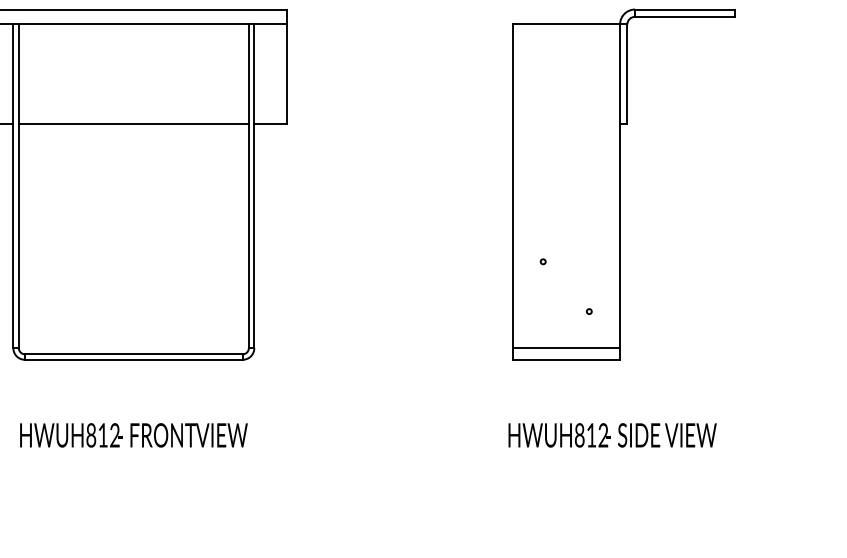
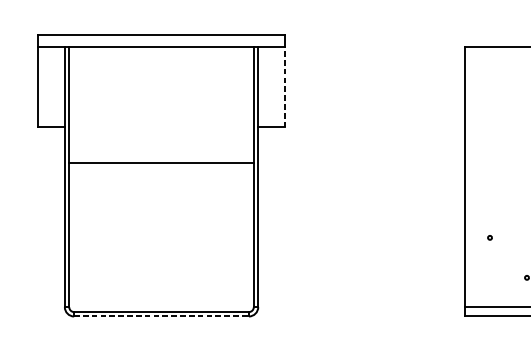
line: (287, 74) -> (284, 87), solid -> dashed
line: (133, 124) -> (161, 162), moved
line: (133, 359) -> (161, 316), solid -> dashed

